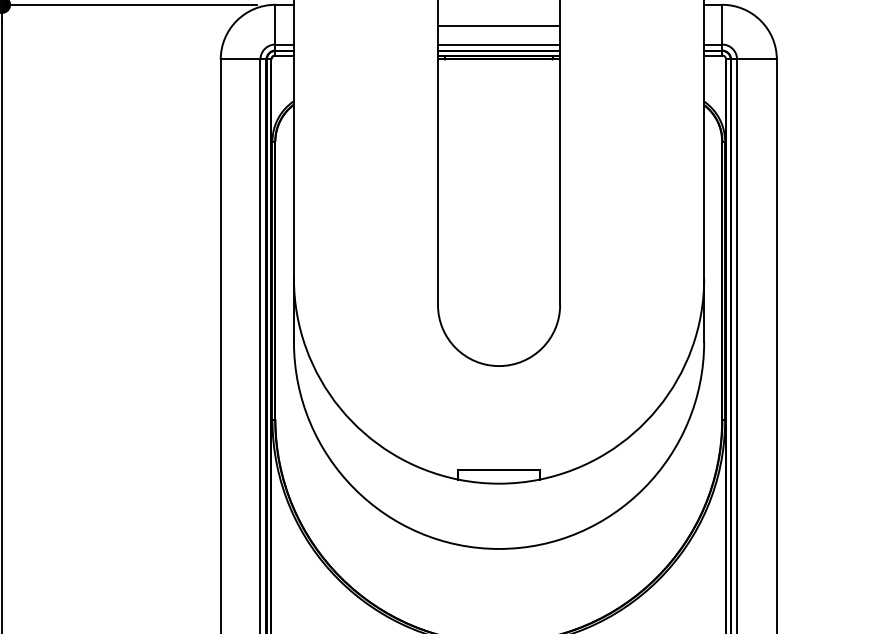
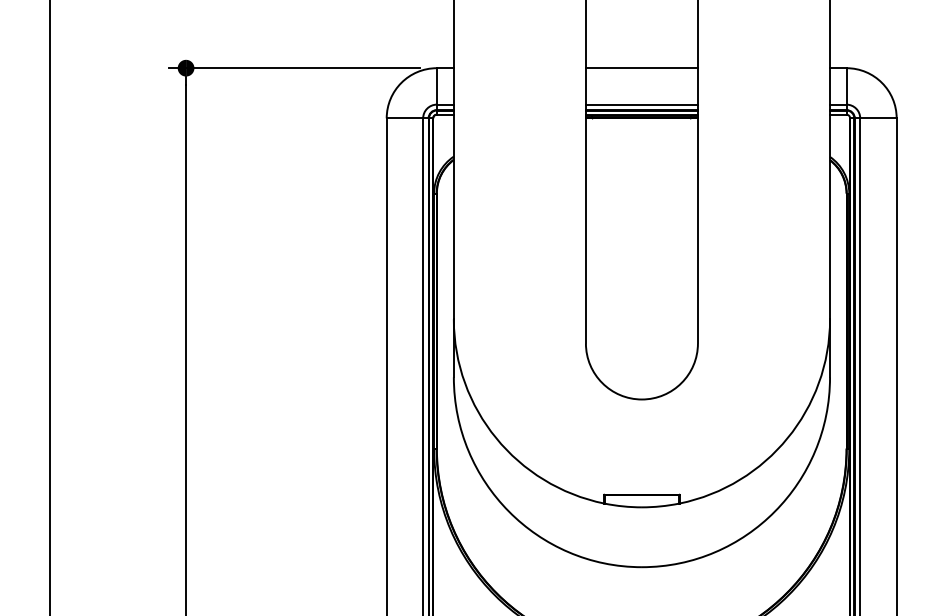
line: (498, 25) -> (641, 68), moved

